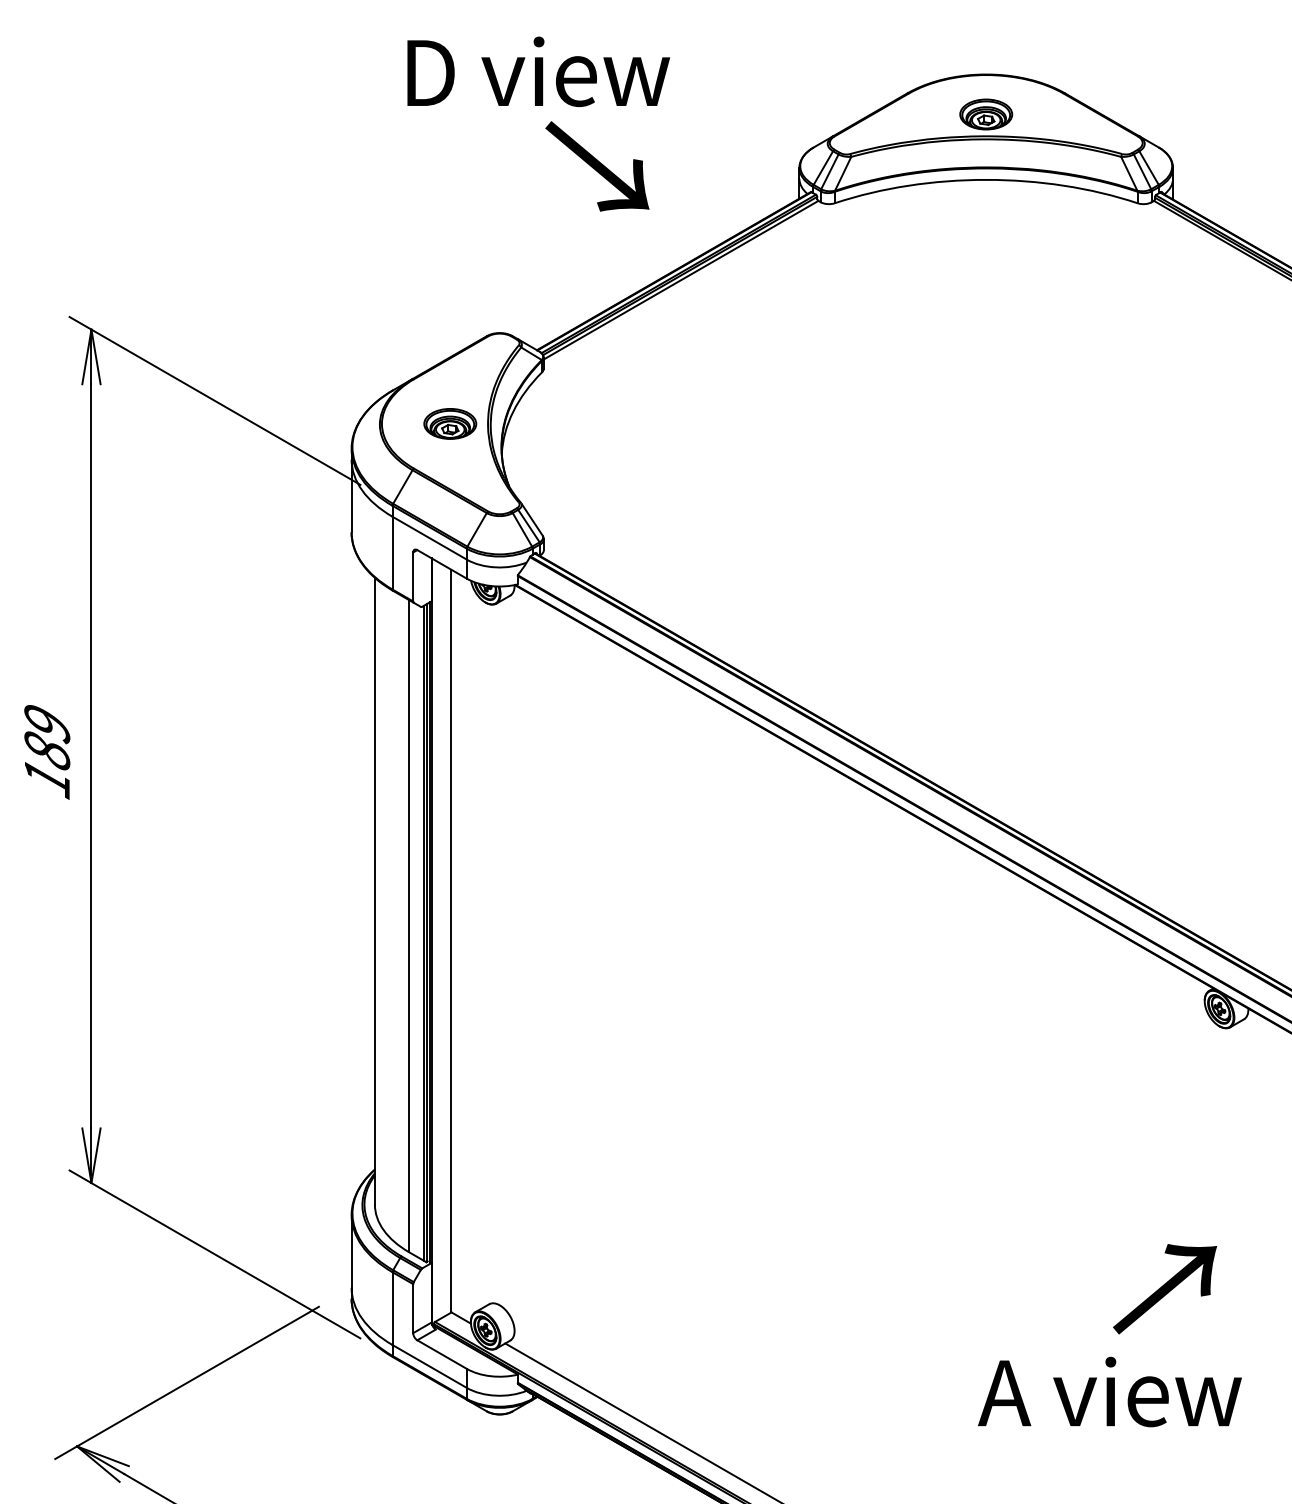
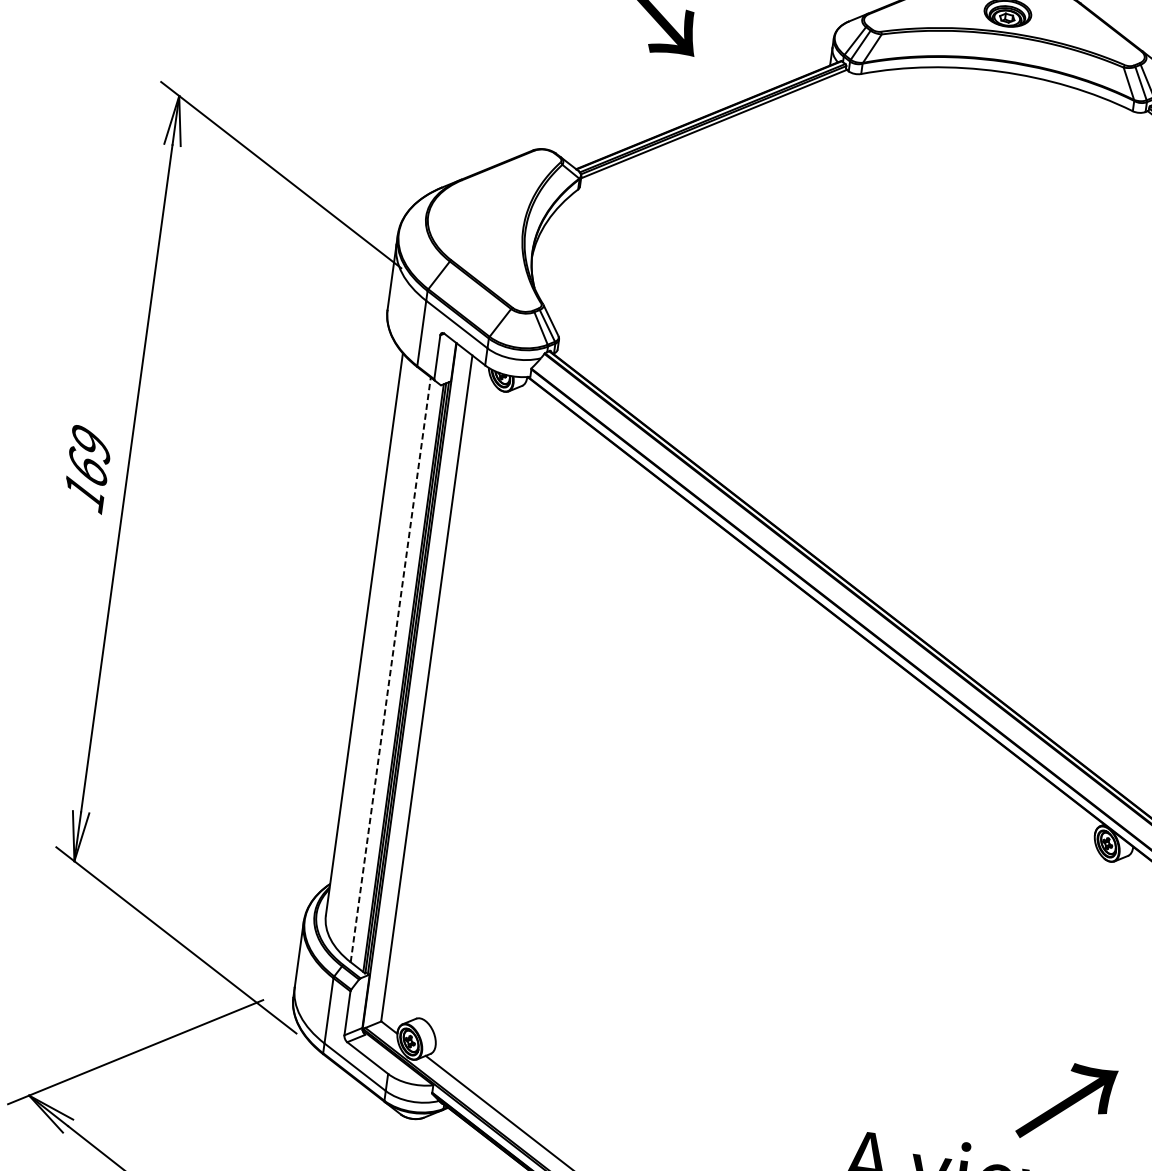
part: (450, 423) -> (489, 224), removed
text: (47, 749) -> (88, 467), 189 -> 169
line: (409, 925) -> (391, 669), solid -> dashed
text: (1165, 1289) -> (1067, 1103), moved

